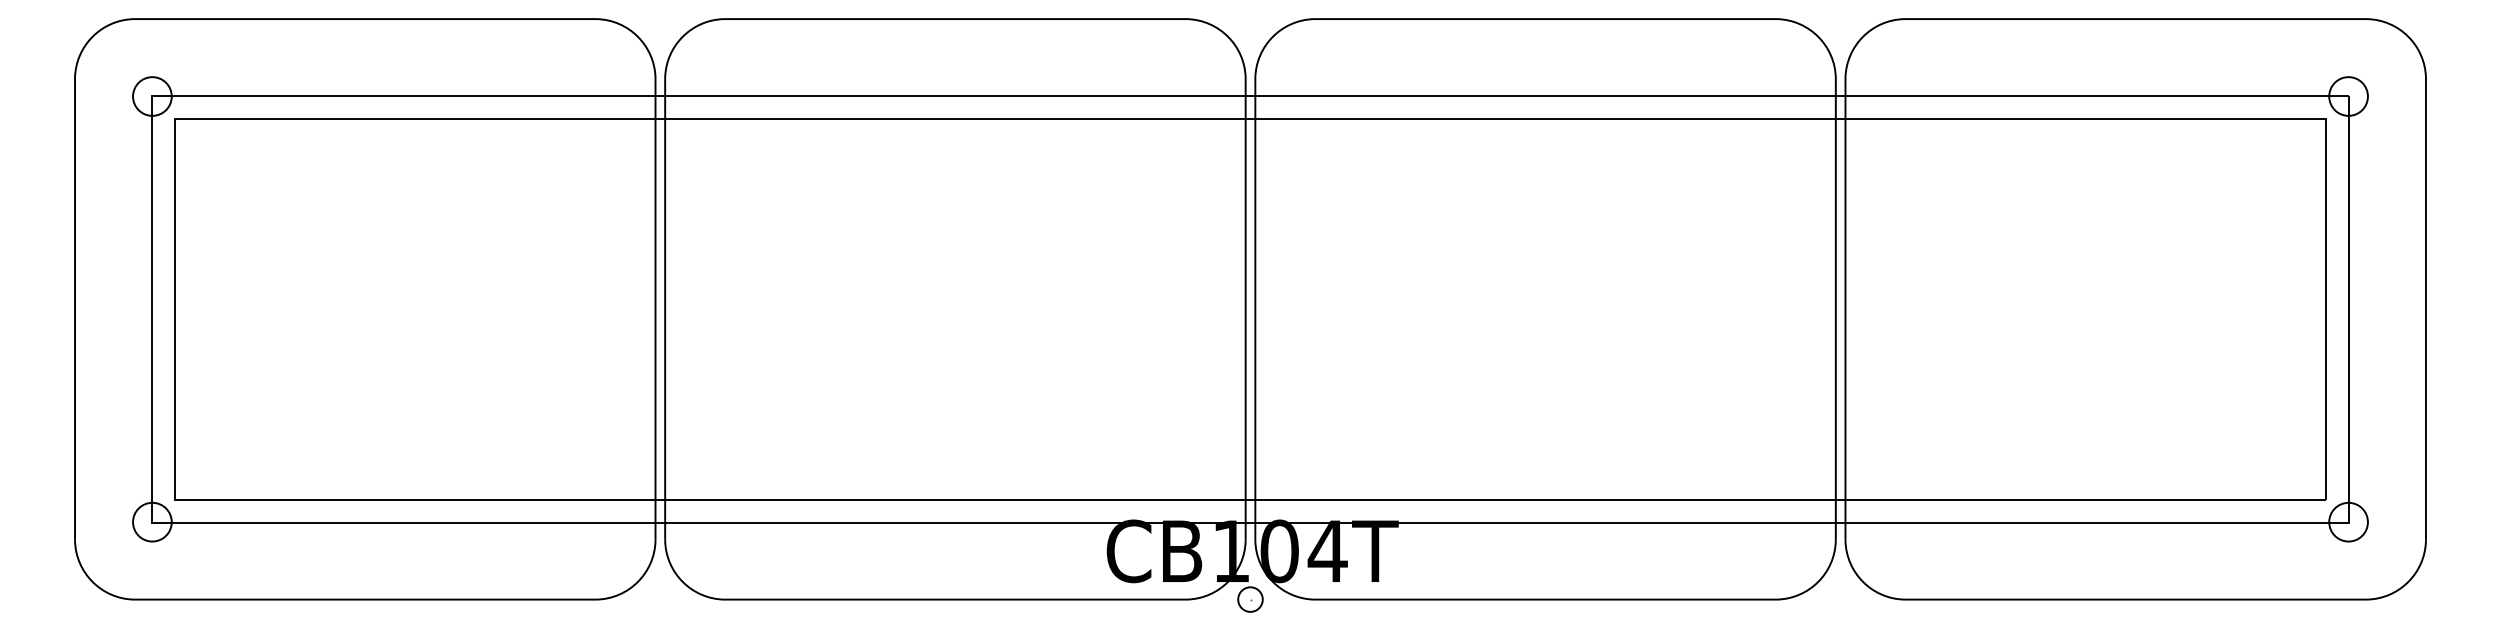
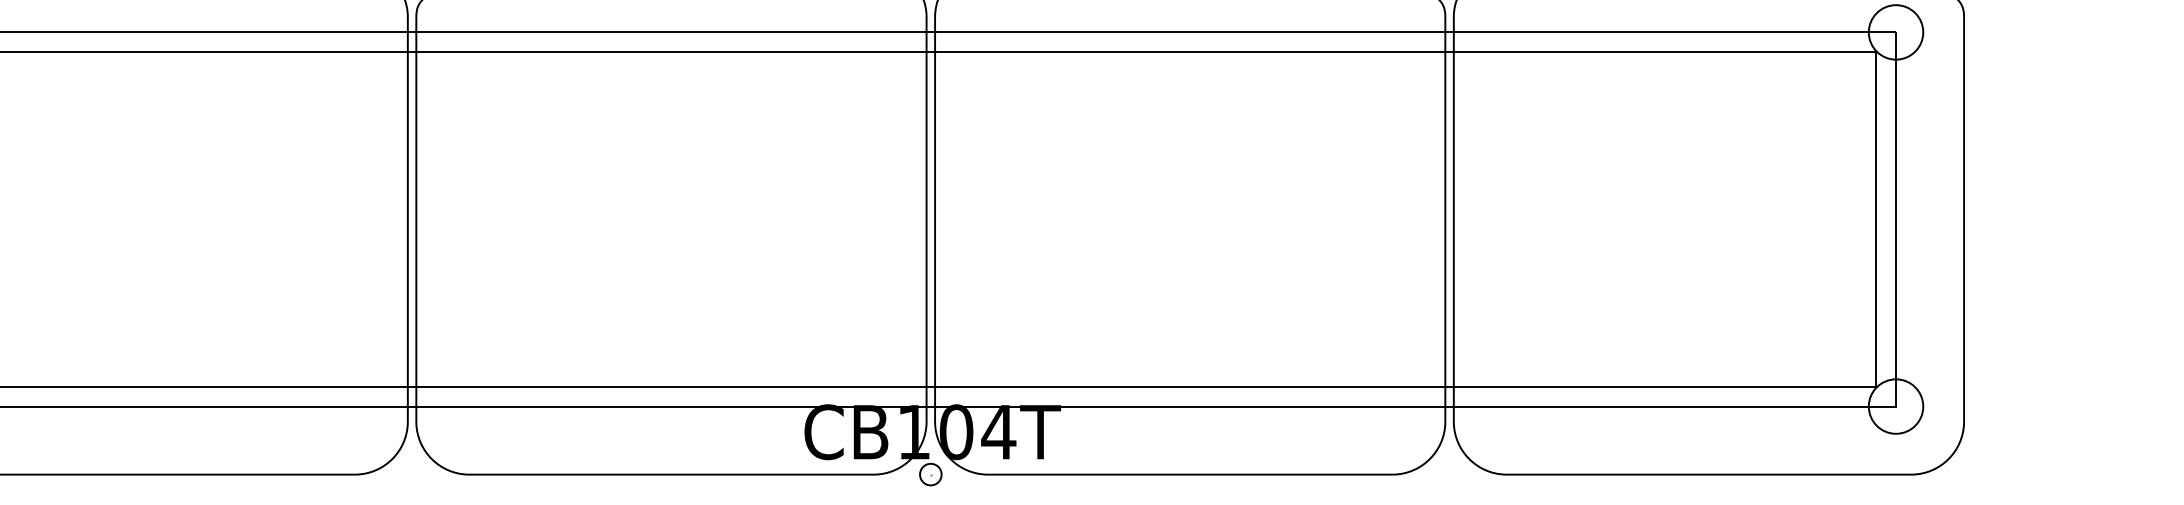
circle: (2348, 96) -> (1895, 32), size x1.6
circle: (2348, 521) -> (1895, 405), size x1.6

